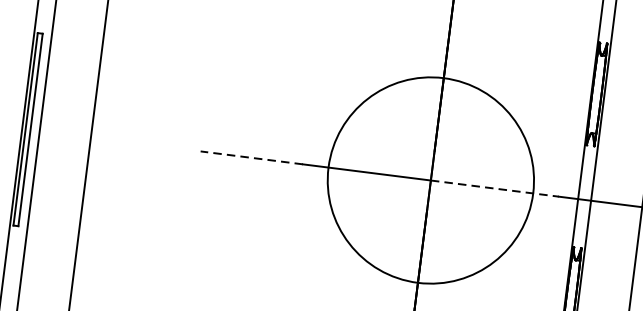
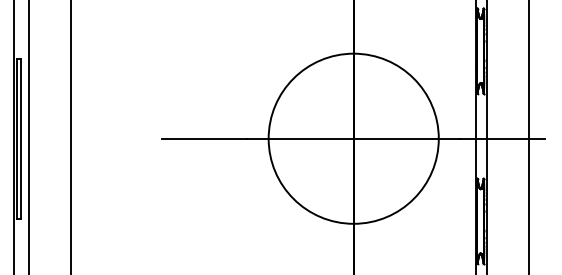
line: (251, 157) -> (204, 138), dashed -> solid
line: (495, 188) -> (407, 138), dashed -> solid

